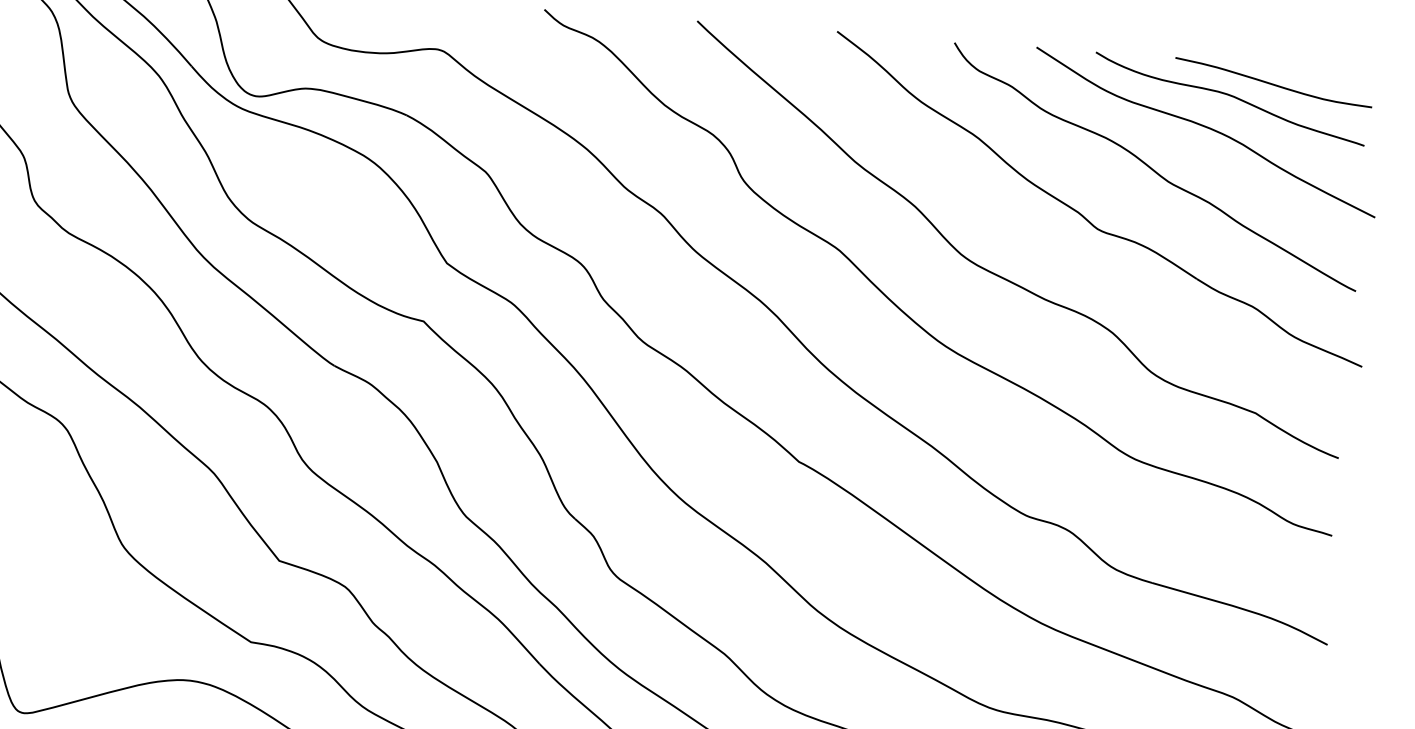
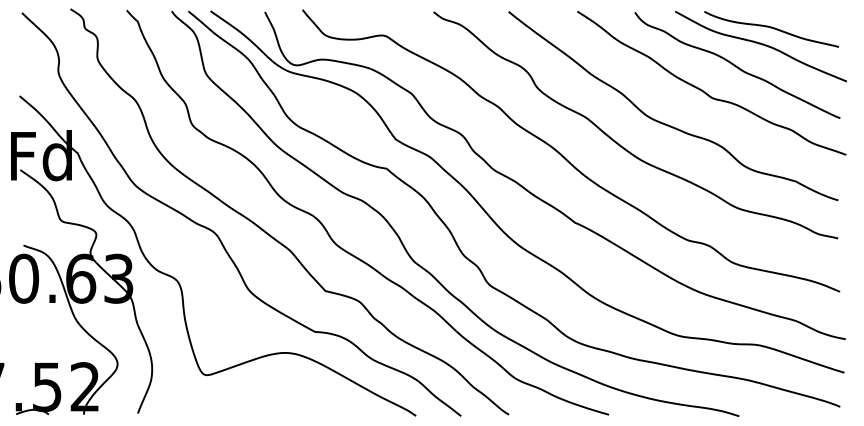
curve: (1274, 82) -> (792, 19), removed

